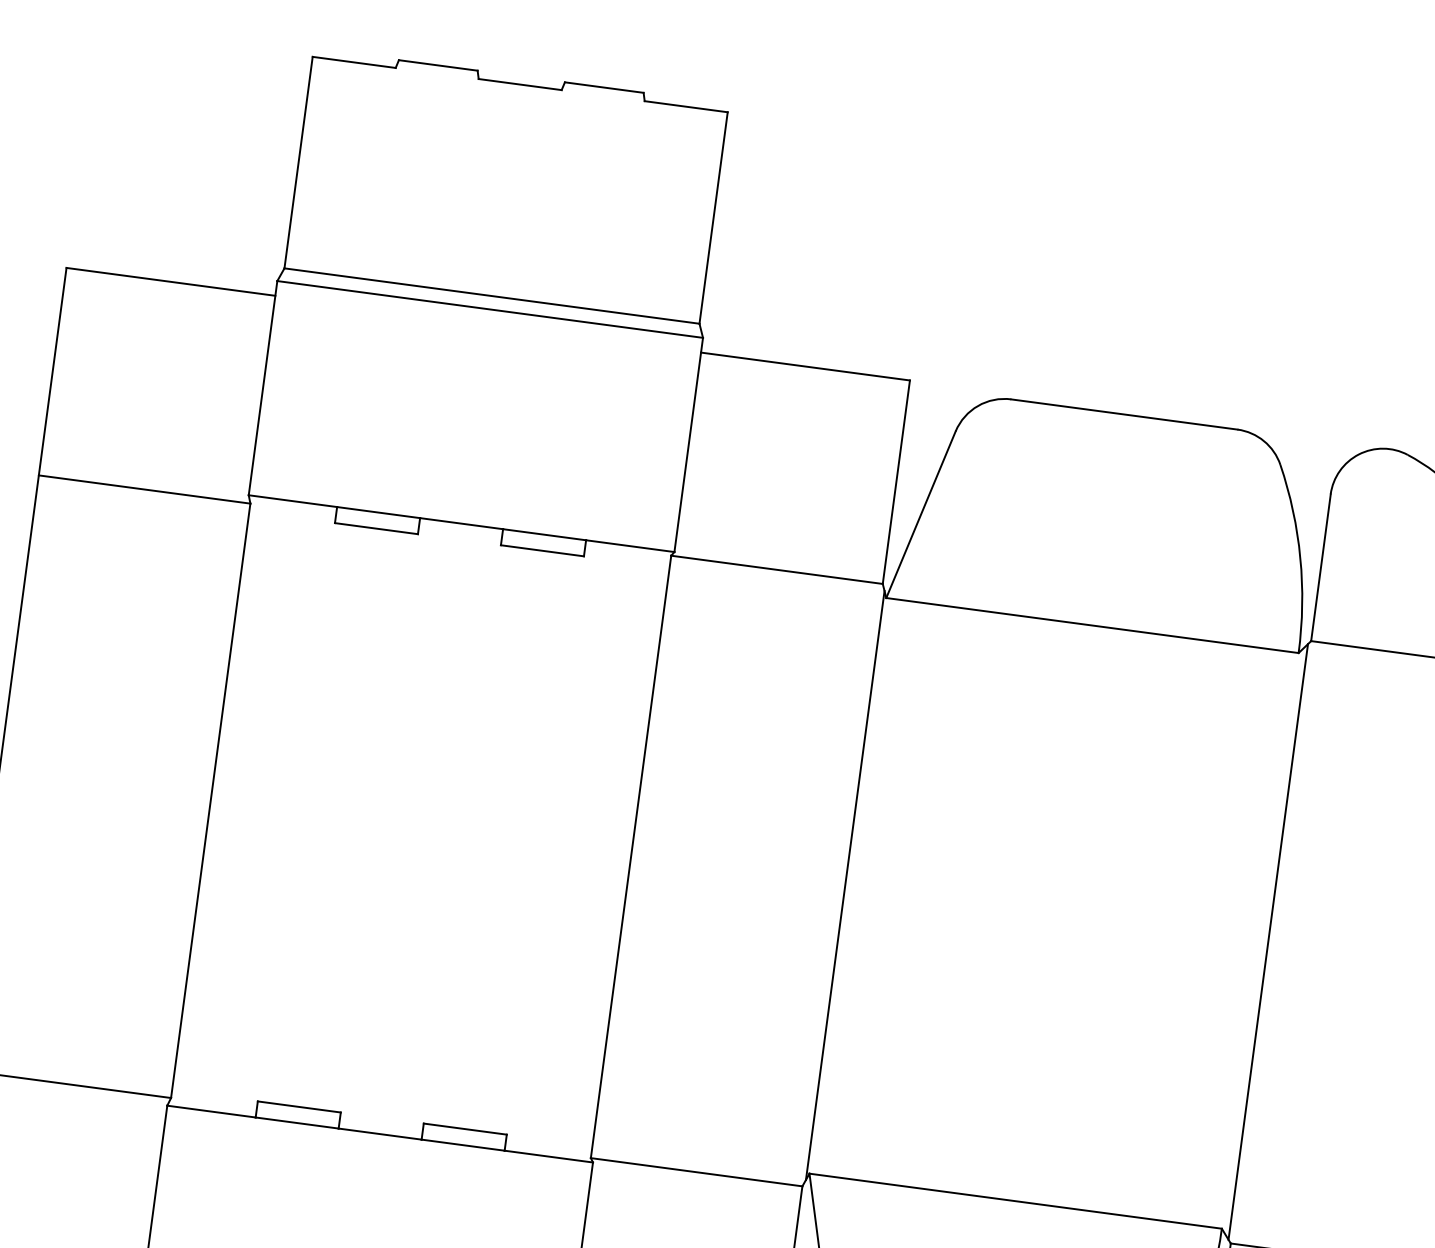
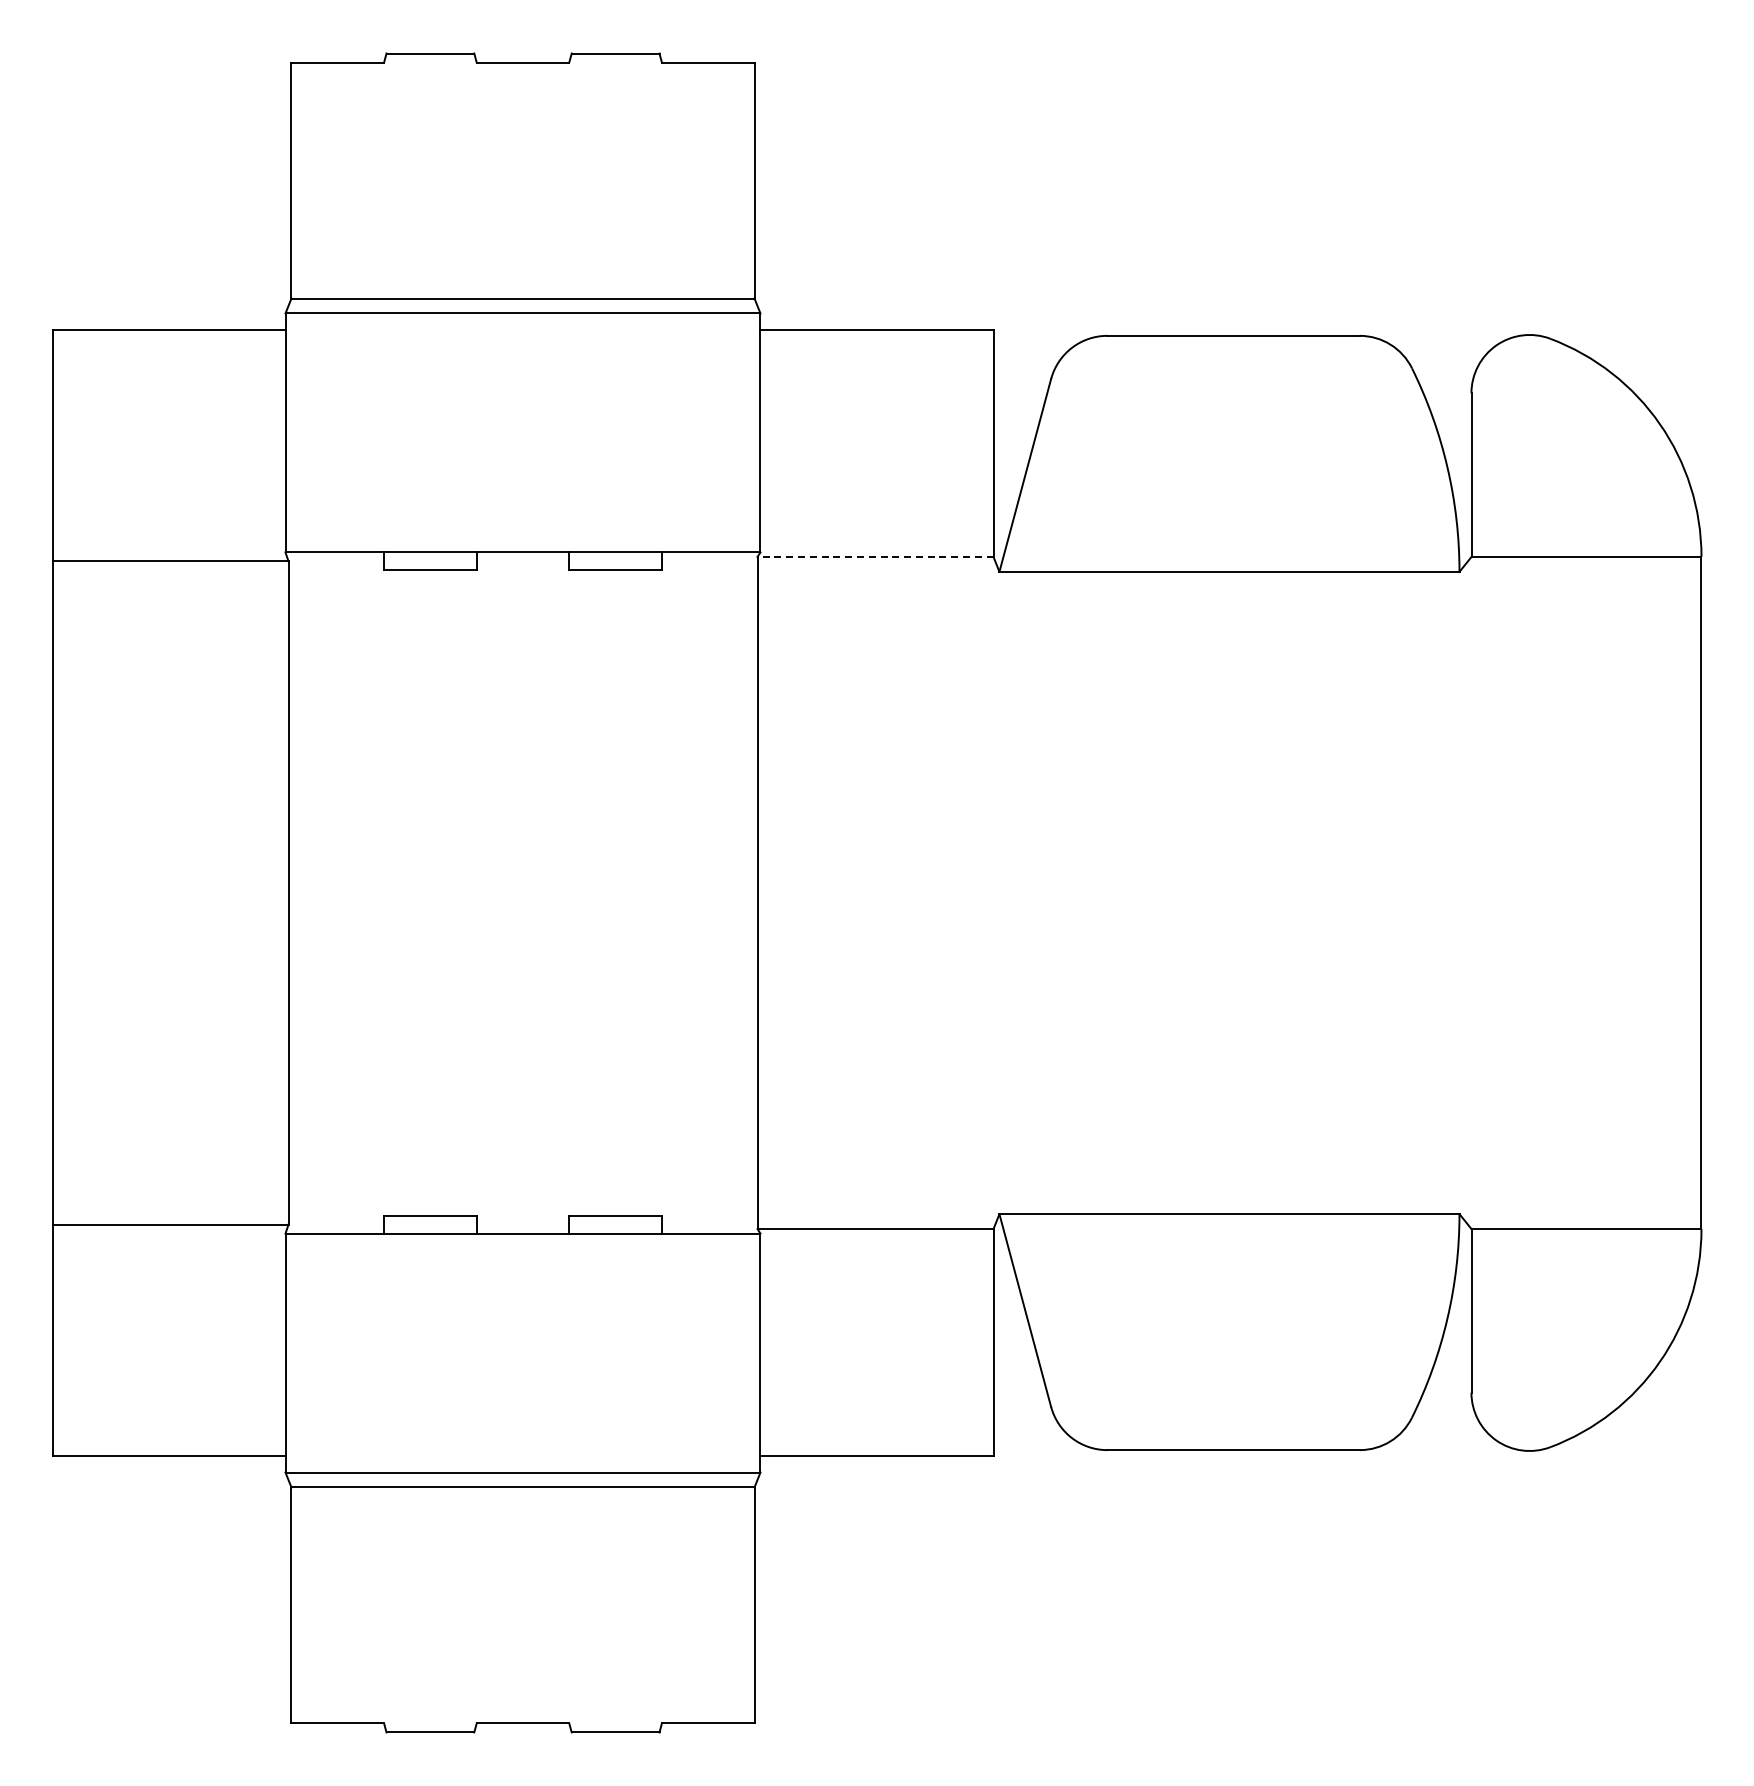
line: (777, 569) -> (875, 556), solid -> dashed
line: (845, 885) -> (996, 892), removed
line: (1268, 941) -> (1468, 892), removed

